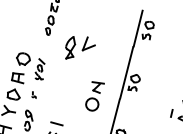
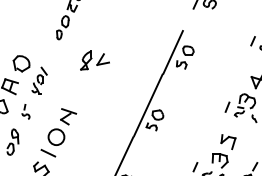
part: (78, 46) -> (94, 60), size x0.71
part: (33, 95) -> (25, 111), size x1.67
part: (95, 95) -> (62, 126), moved

